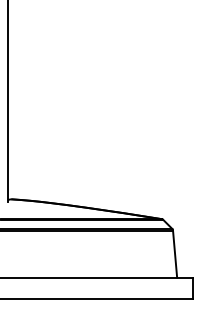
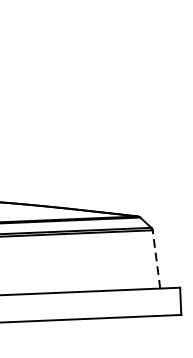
line: (175, 254) -> (157, 259), solid -> dashed

